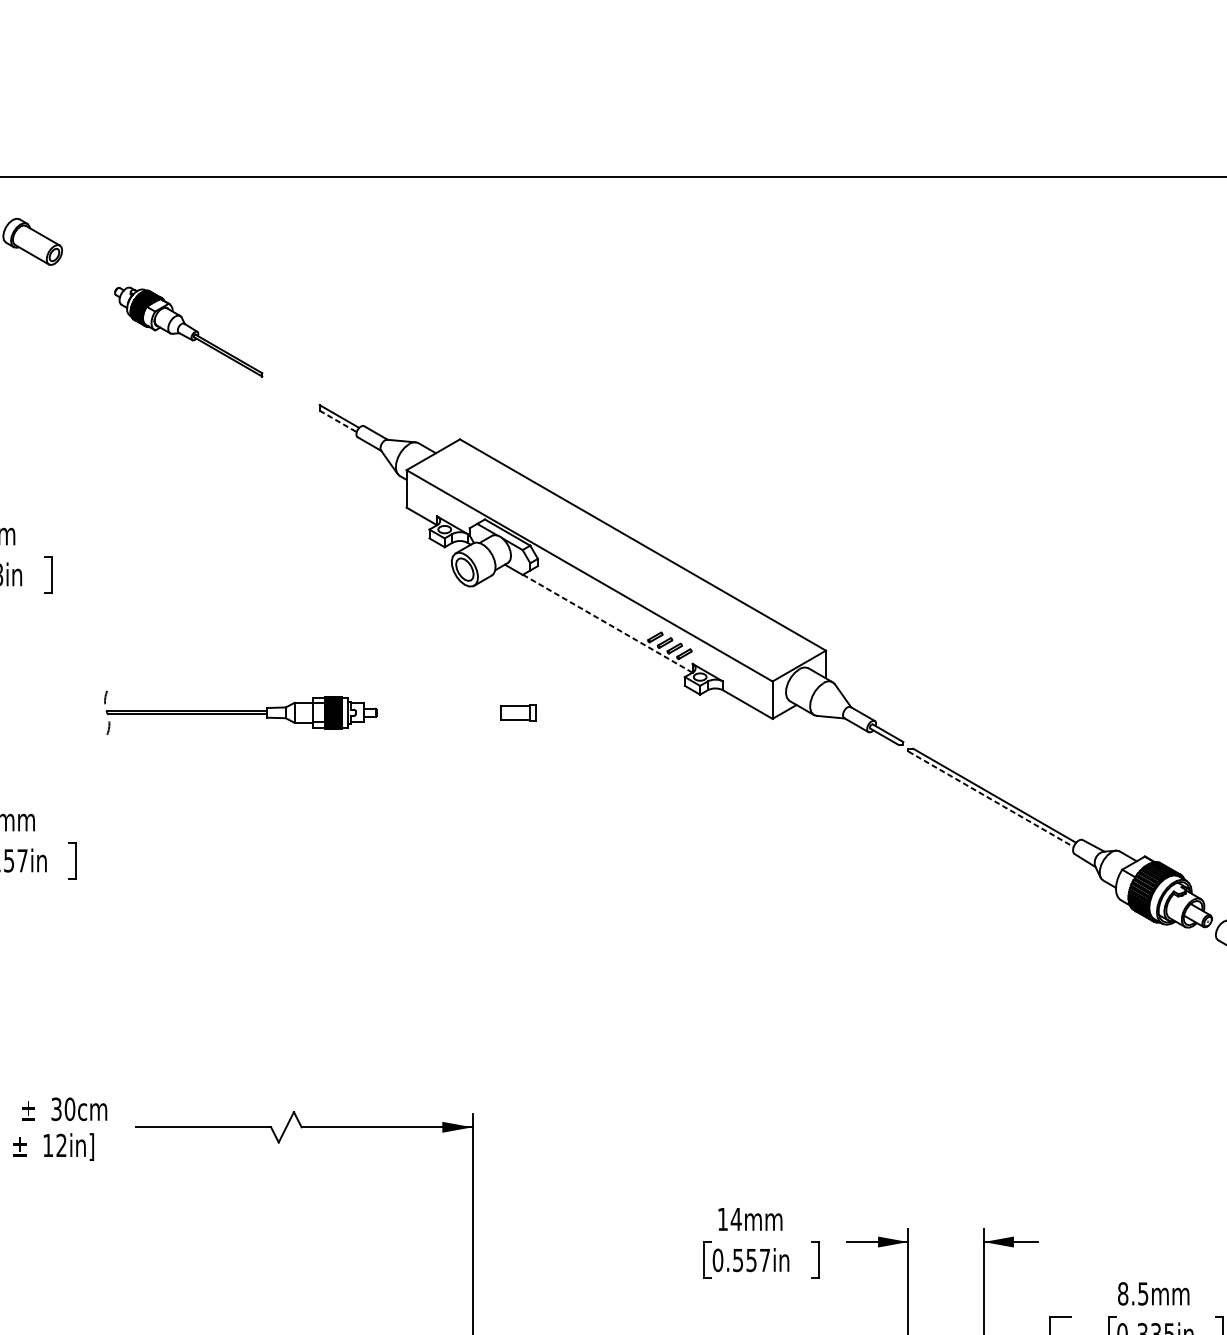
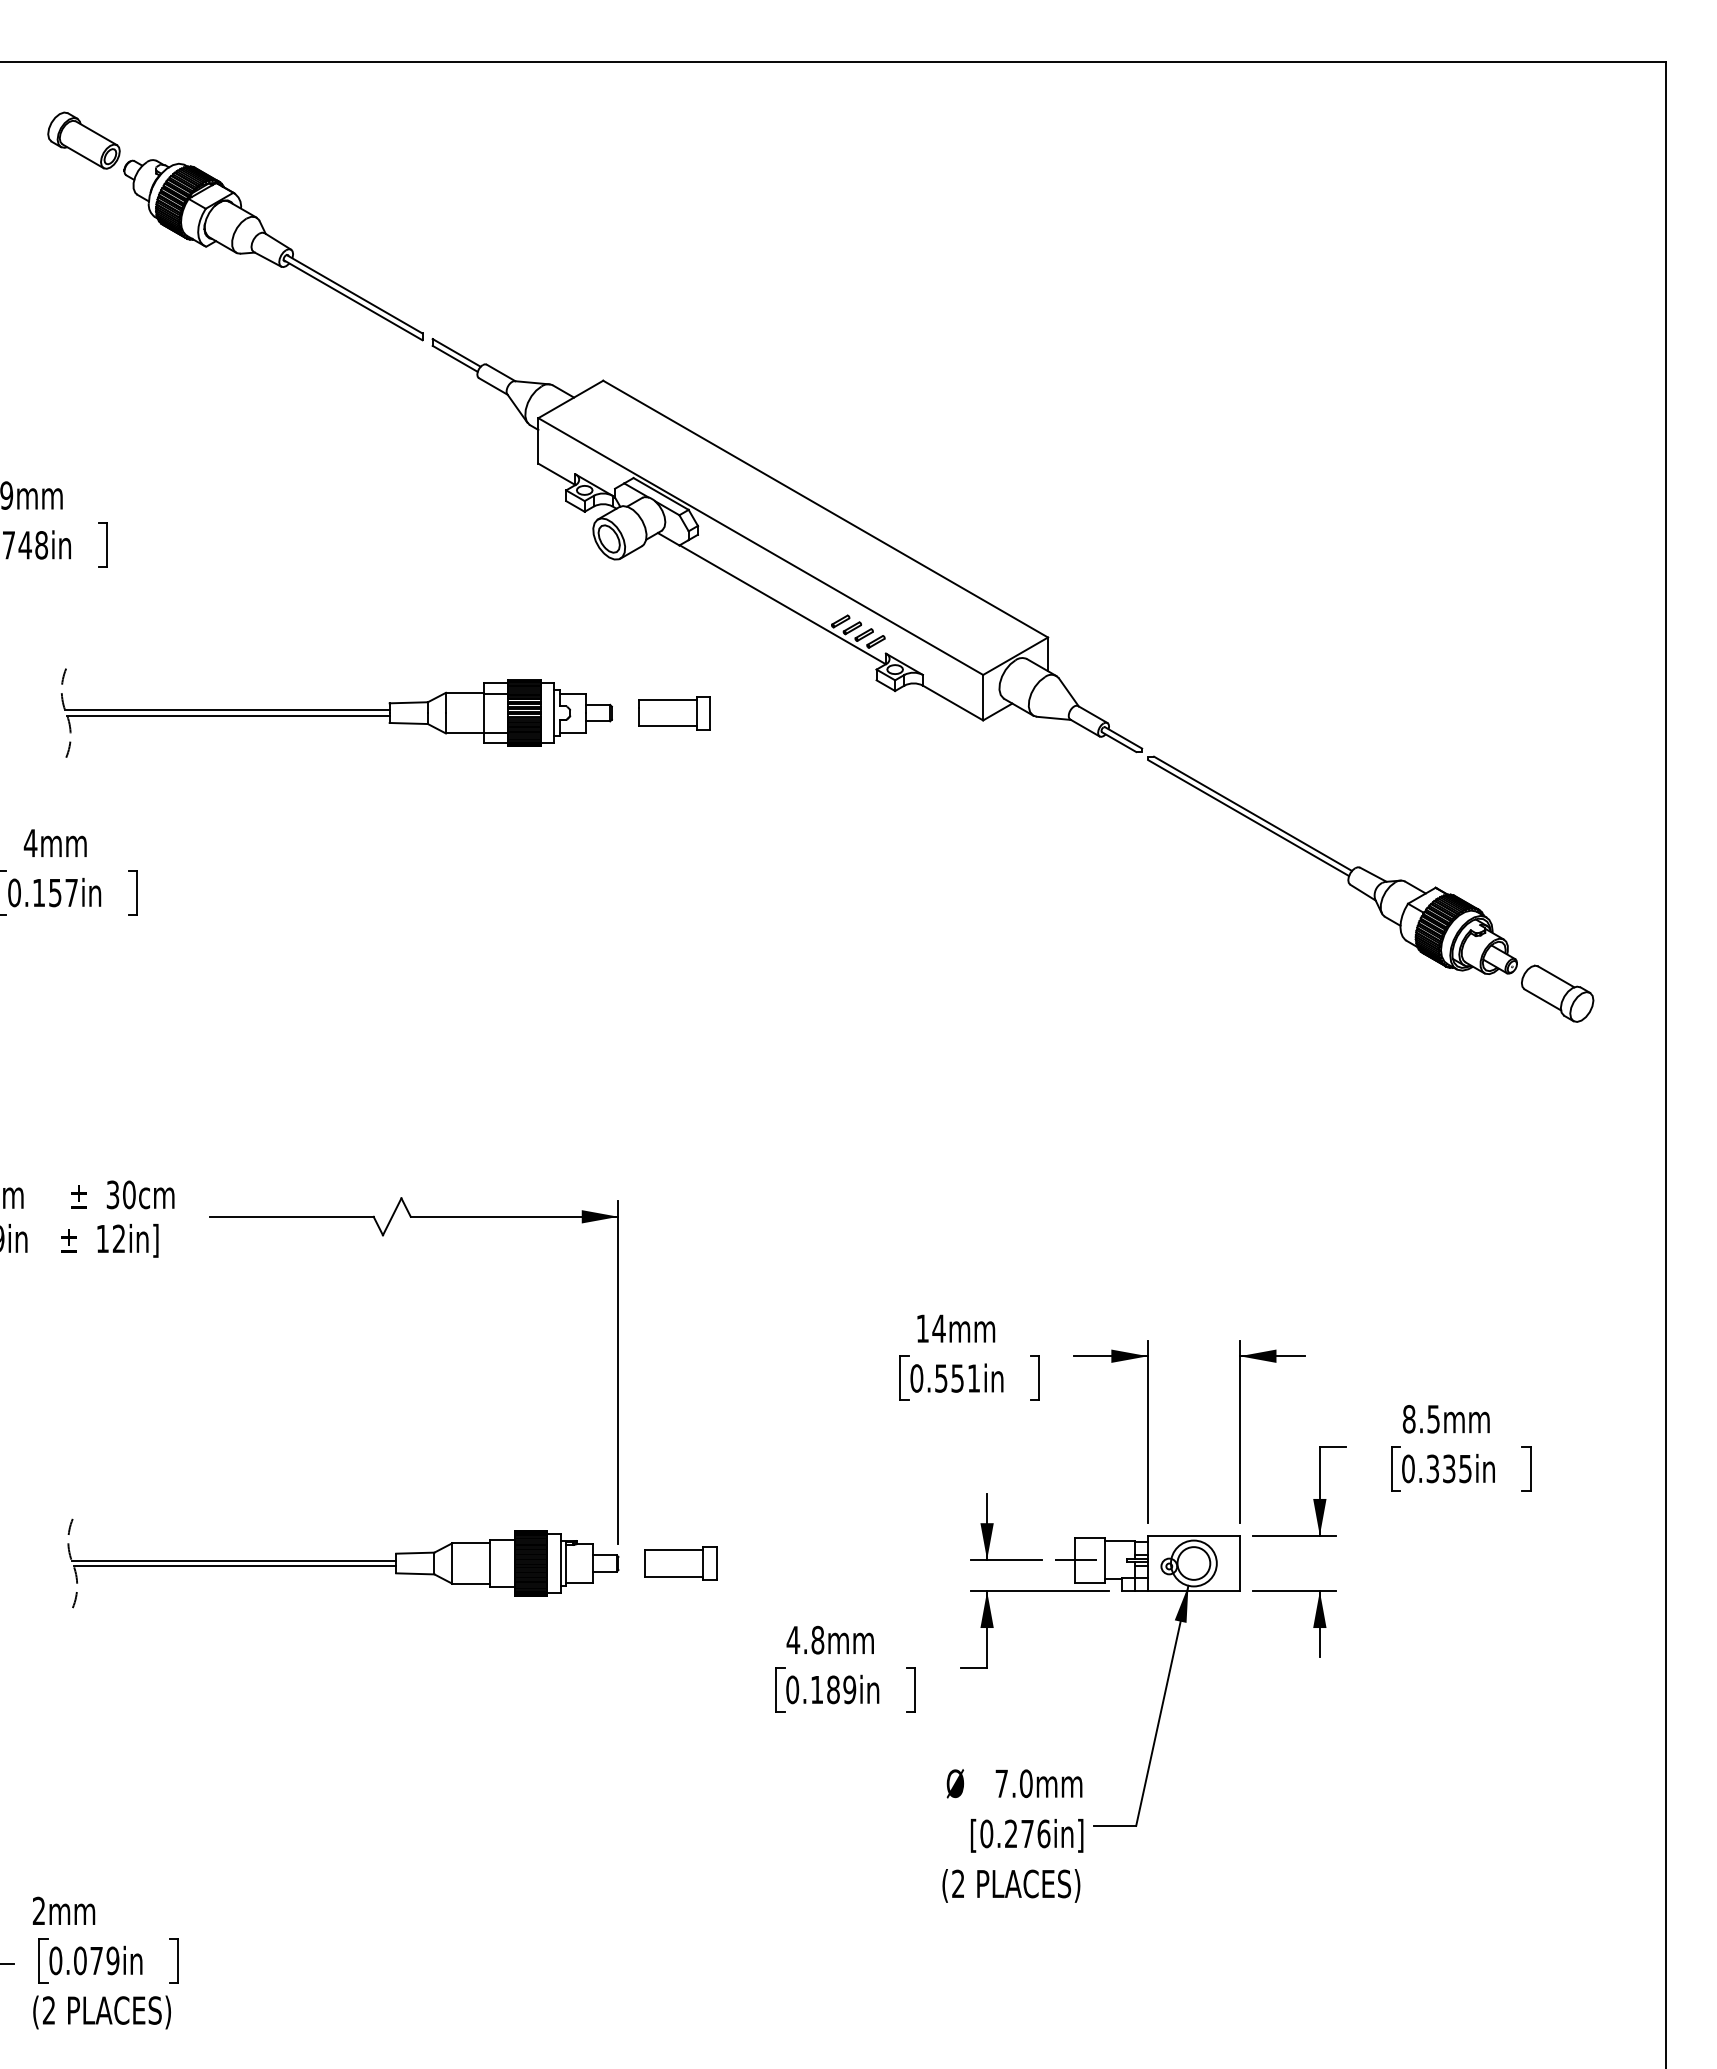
part: (188, 332) -> (273, 250), size x1.67
line: (338, 421) -> (455, 359), dashed -> solid
line: (607, 623) -> (782, 604), dashed -> solid
part: (240, 712) -> (336, 712), size x1.67
part: (518, 713) -> (674, 713), size x1.67
line: (990, 799) -> (1248, 818), dashed -> solid
text: (764, 1260) -> (973, 1378), 0.557in -> 0.551in

